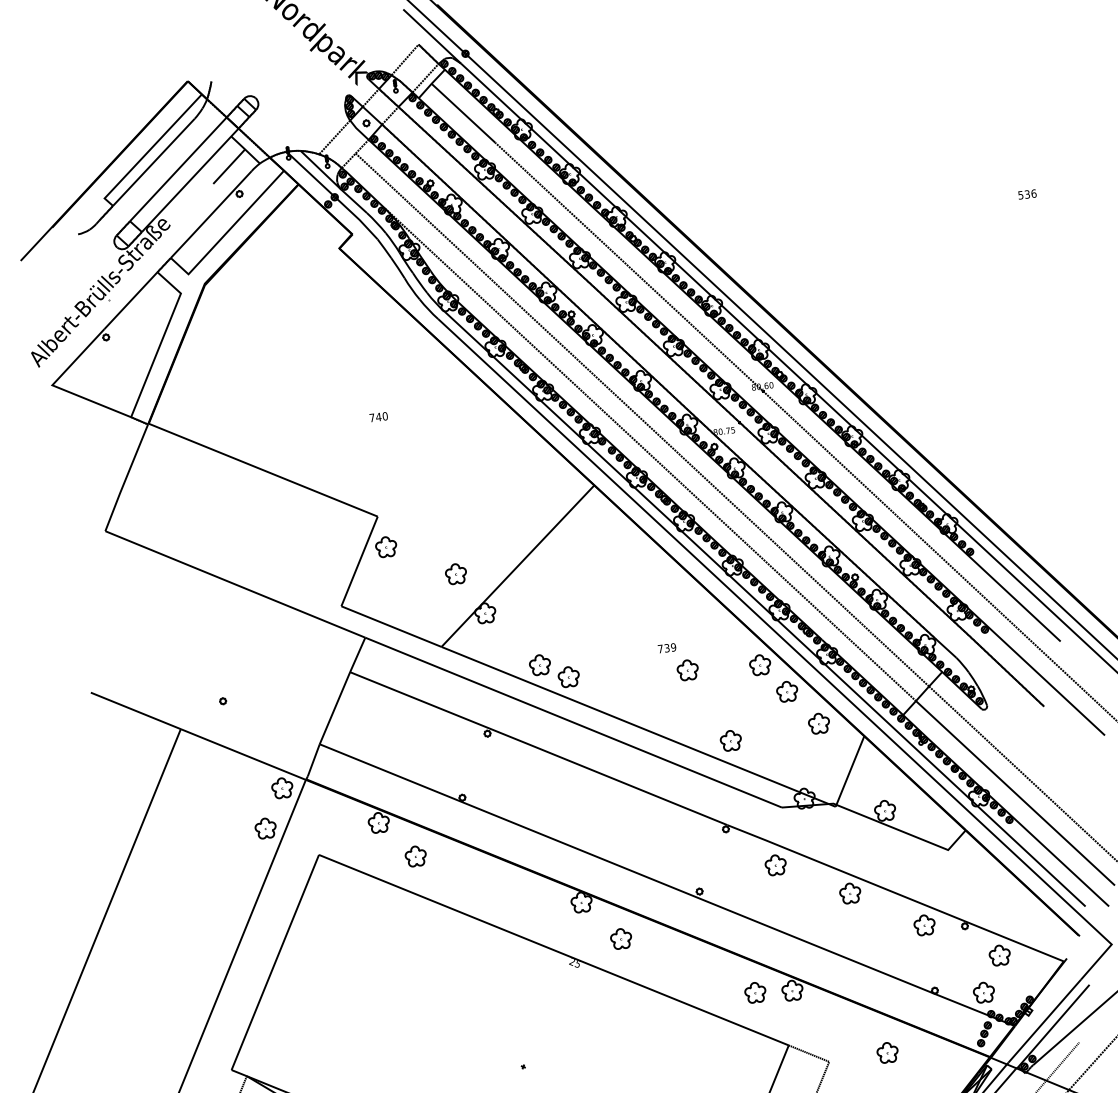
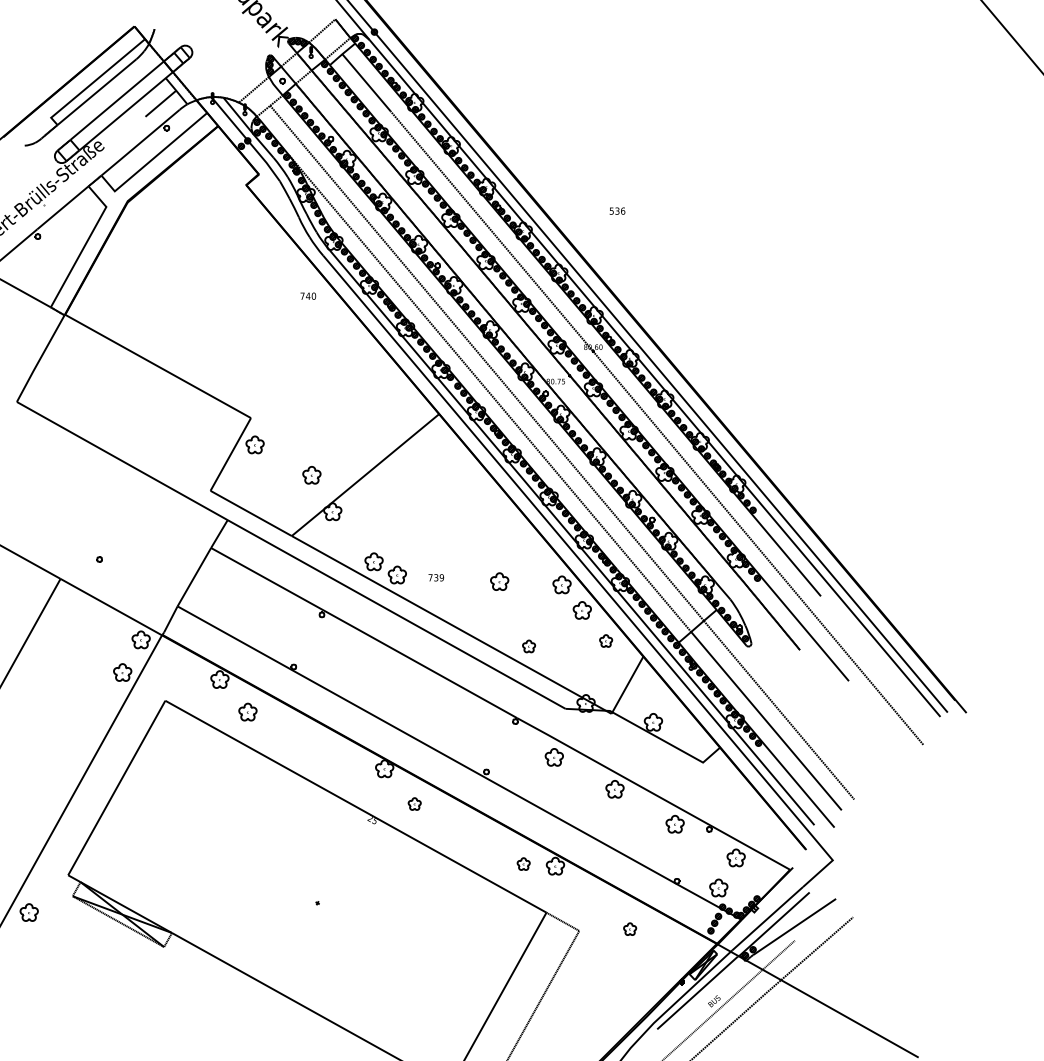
text: (1027, 193) -> (617, 210), moved
text: (378, 416) -> (308, 295), moved
text: (667, 647) -> (436, 577), moved
part: (818, 723) -> (605, 640), size x0.7
part: (730, 740) -> (528, 646), size x0.7
part: (621, 938) -> (414, 803), size x0.7
part: (755, 991) -> (523, 863), size x0.7
part: (886, 1051) -> (629, 928), size x0.7

